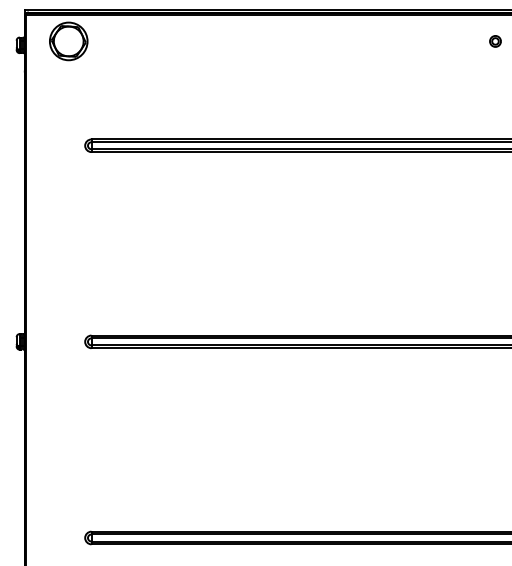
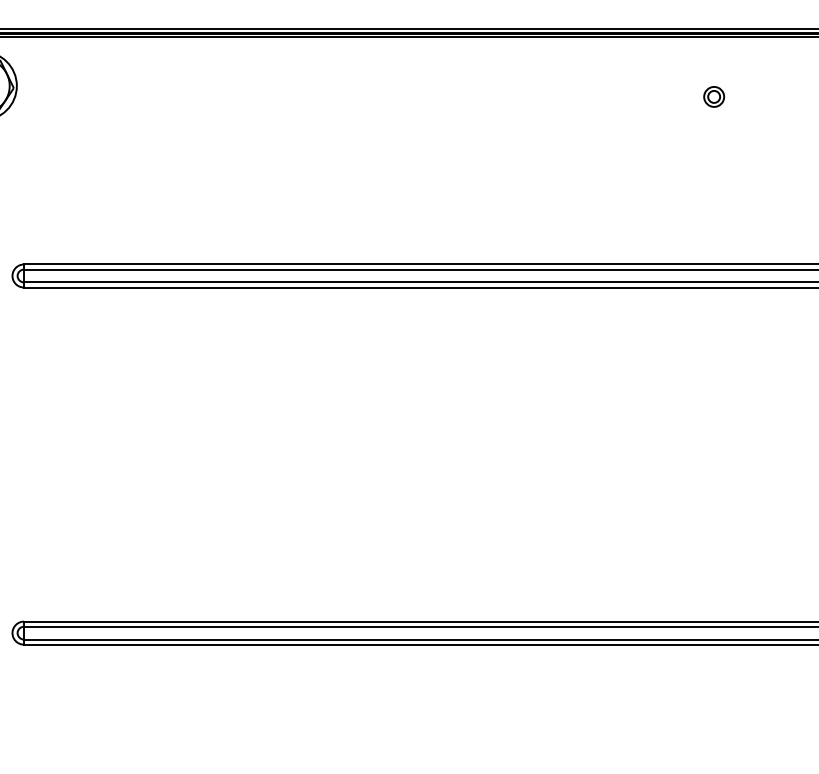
part: (495, 41) -> (714, 97), moved

